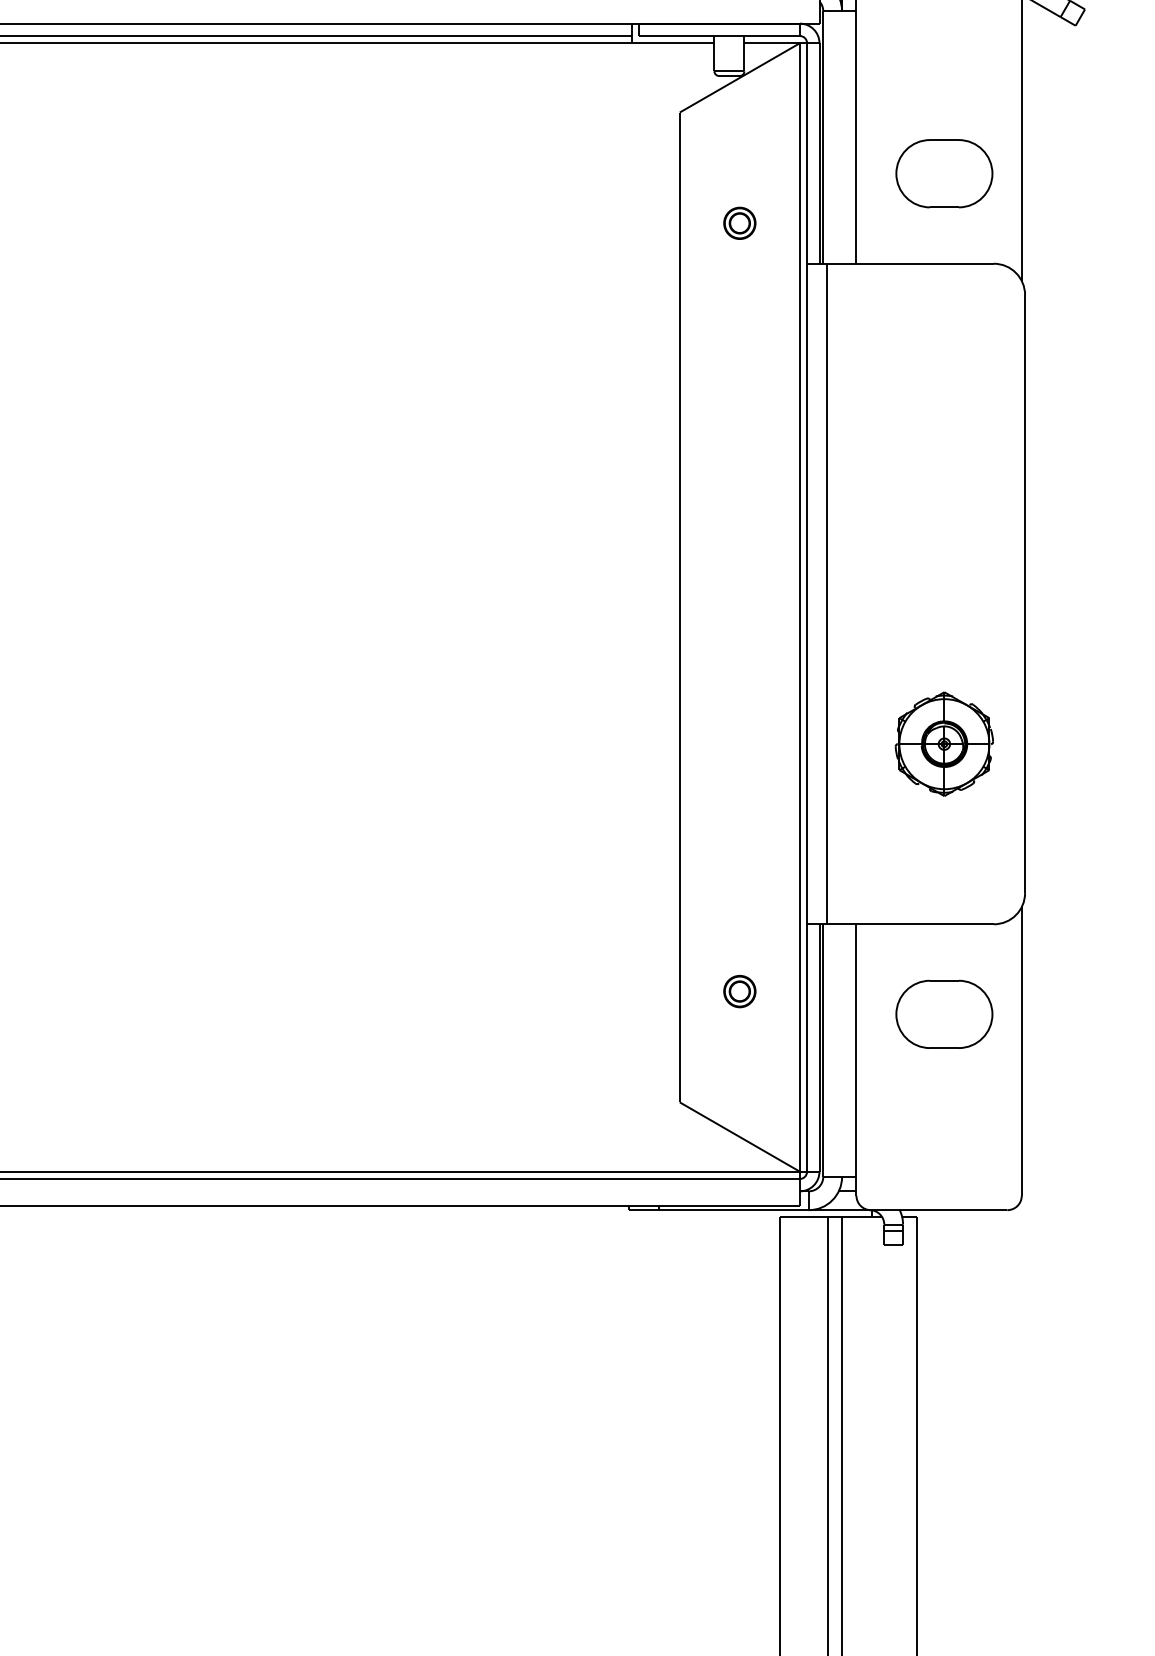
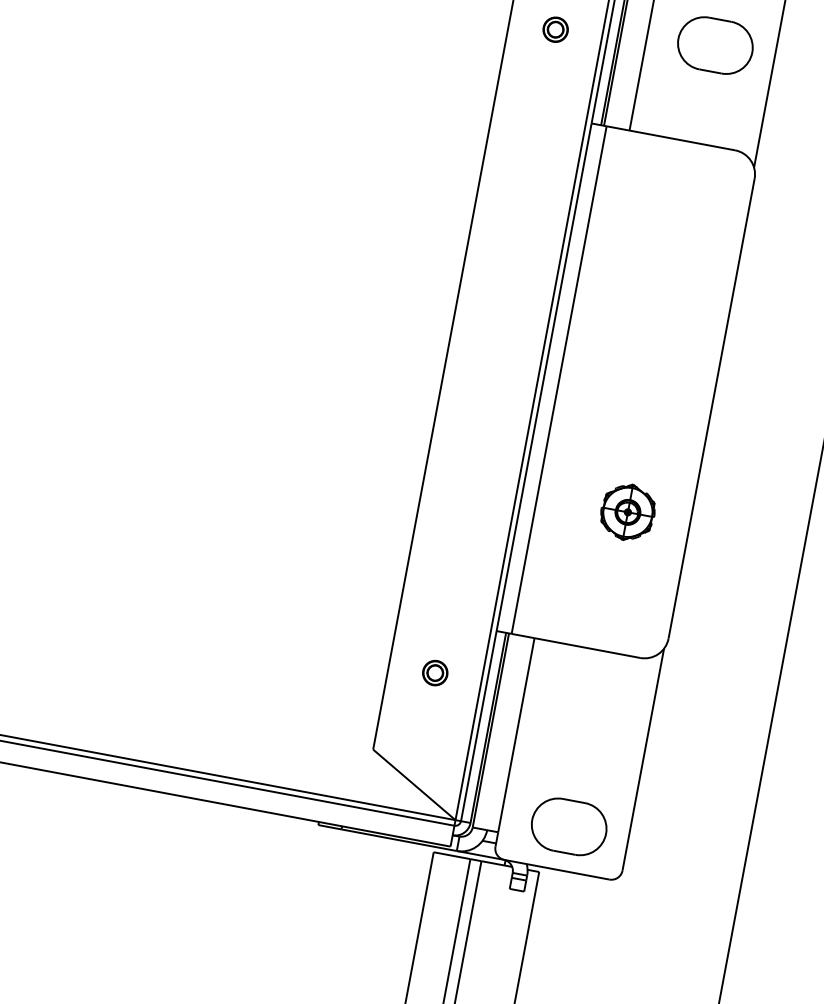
part: (944, 173) -> (715, 45), moved
part: (739, 222) -> (555, 29), moved
part: (943, 743) -> (627, 511), size x0.7
part: (944, 1013) -> (569, 826), moved

